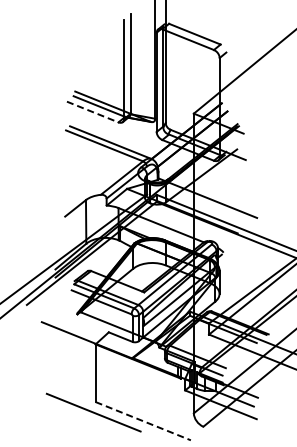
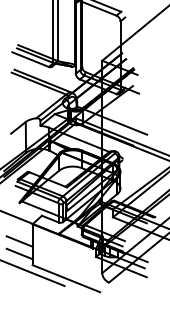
line: (92, 112) -> (30, 59), dashed -> solid
line: (77, 368) -> (19, 241), added
line: (77, 386) -> (19, 254), added
line: (143, 421) -> (66, 278), dashed -> solid

